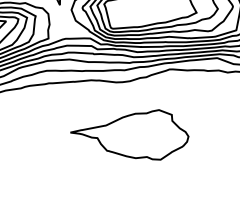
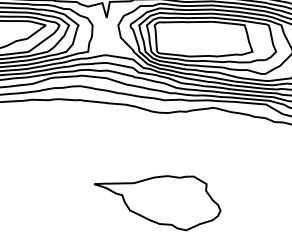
part: (130, 140) -> (157, 203), moved

